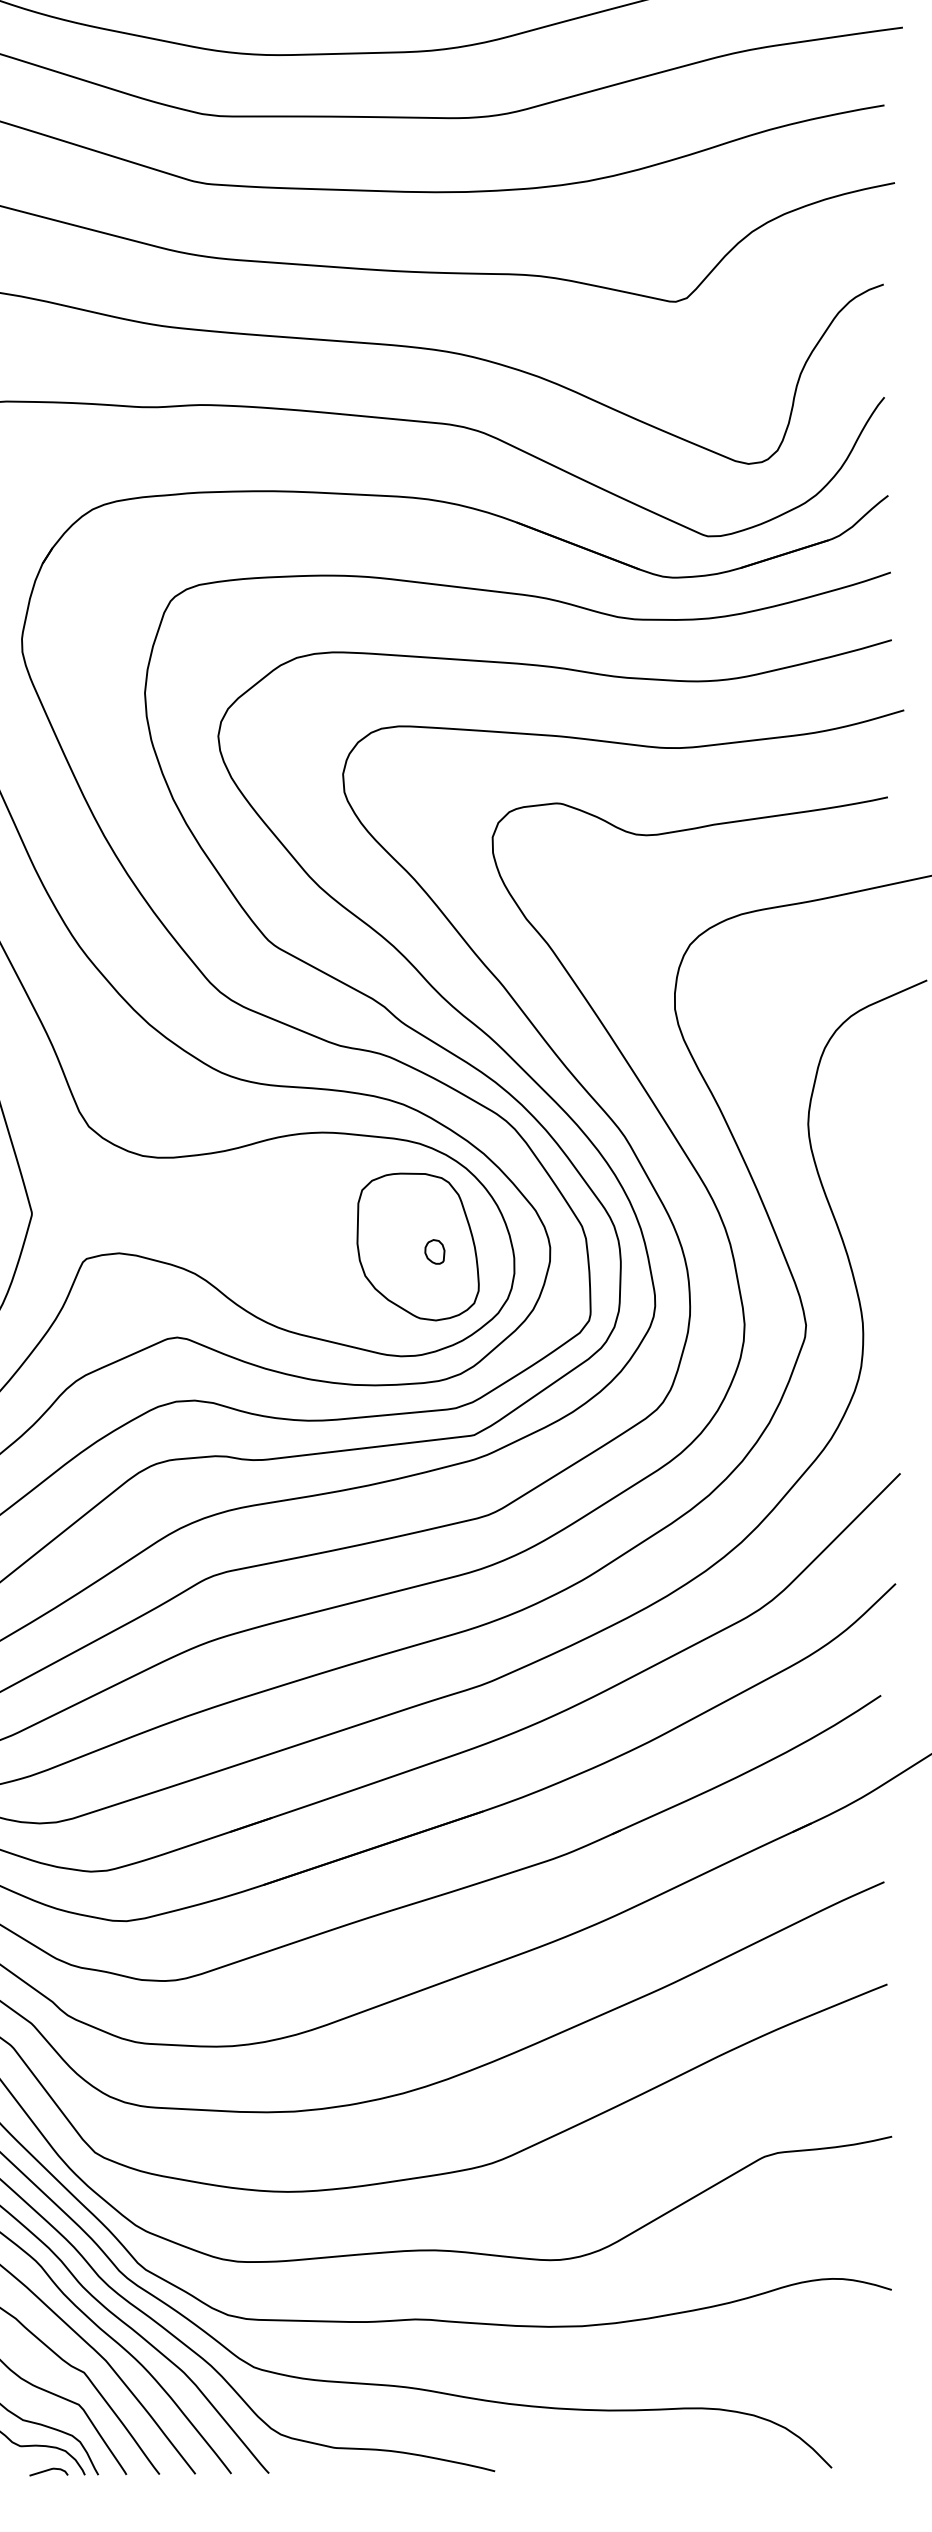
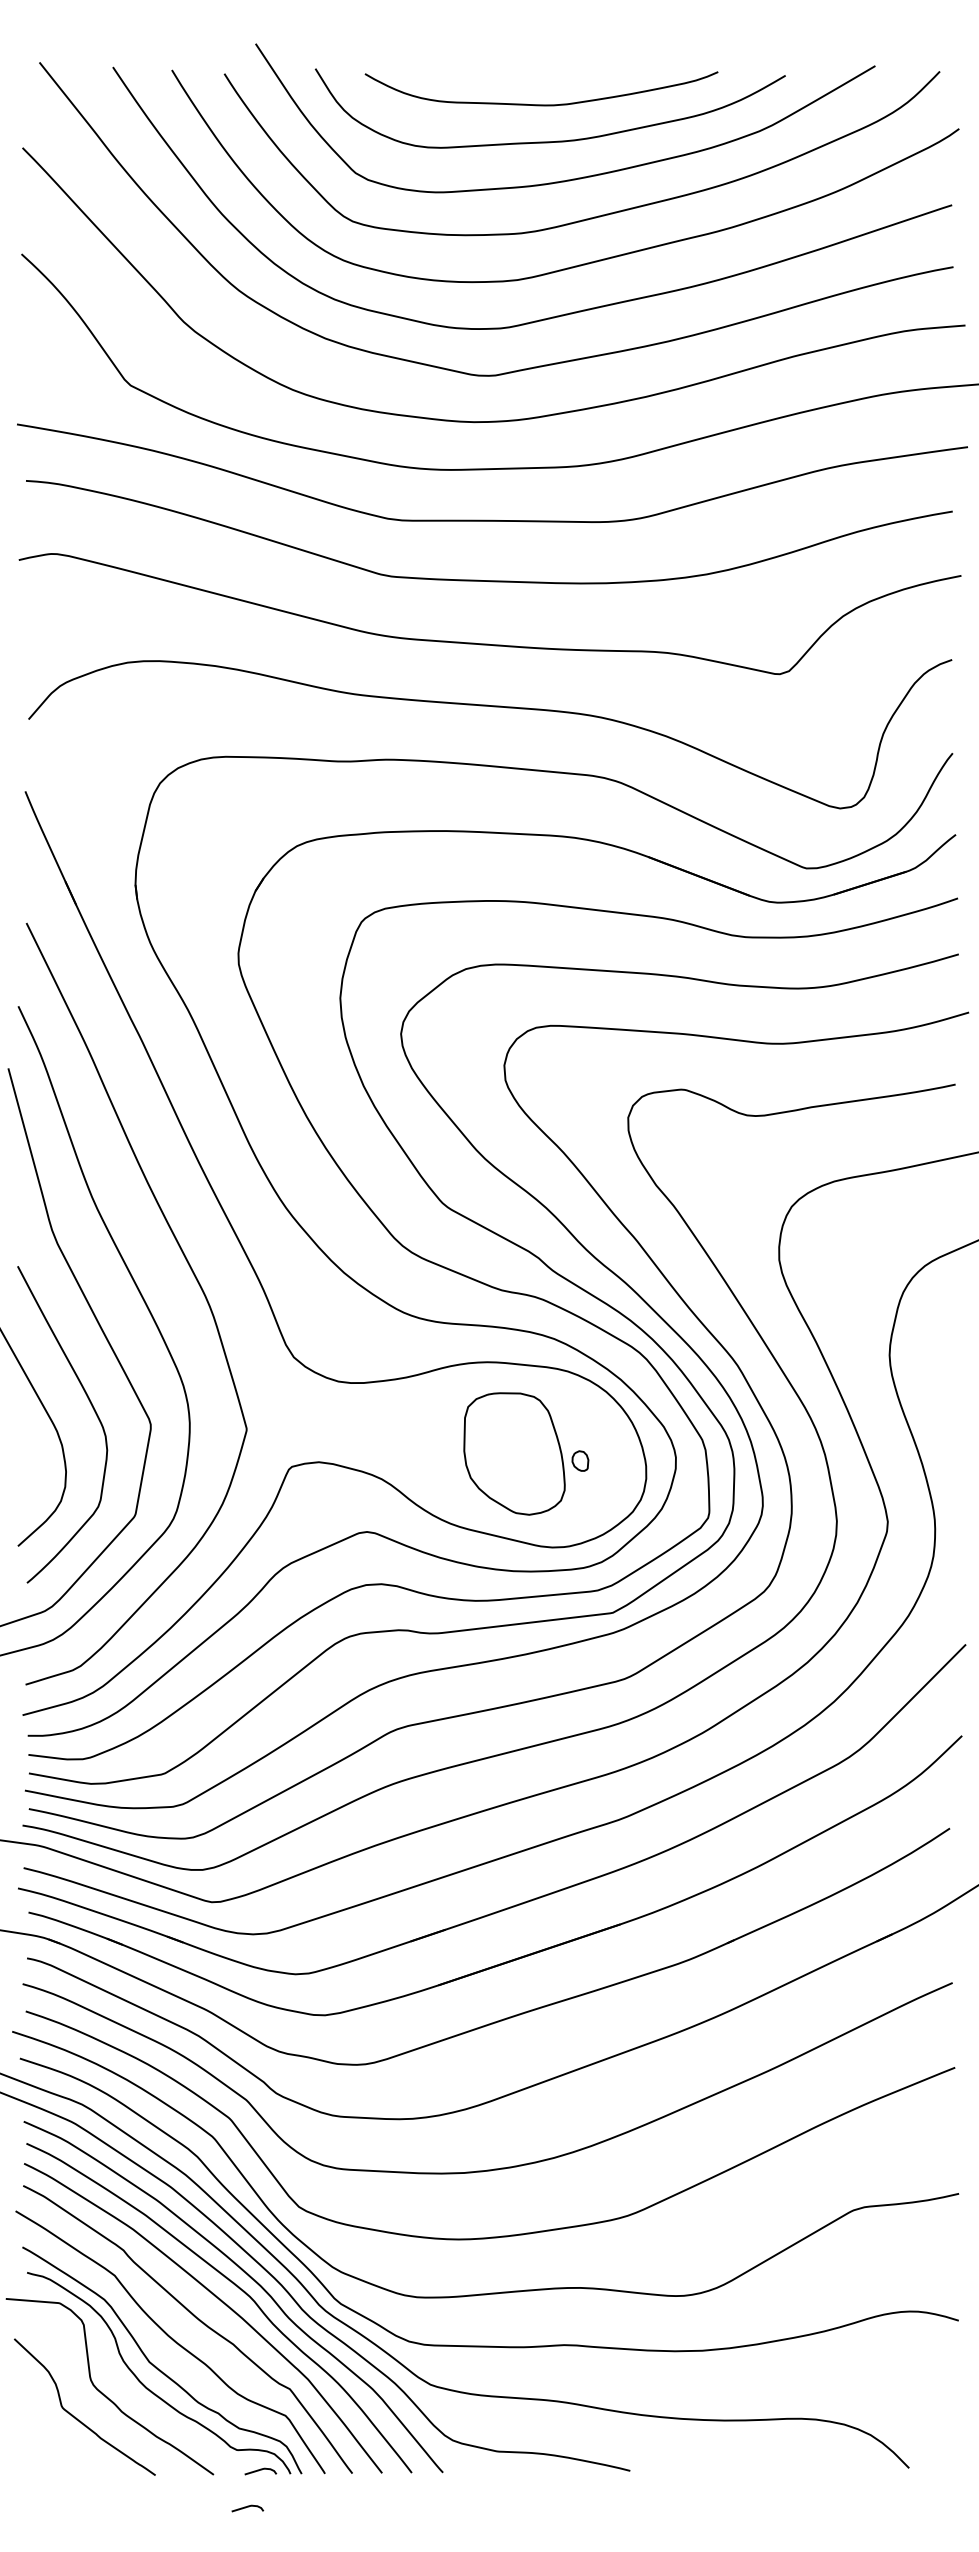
part: (418, 1246) -> (514, 1453), moved
curve: (32, 2515) -> (247, 2507), added

